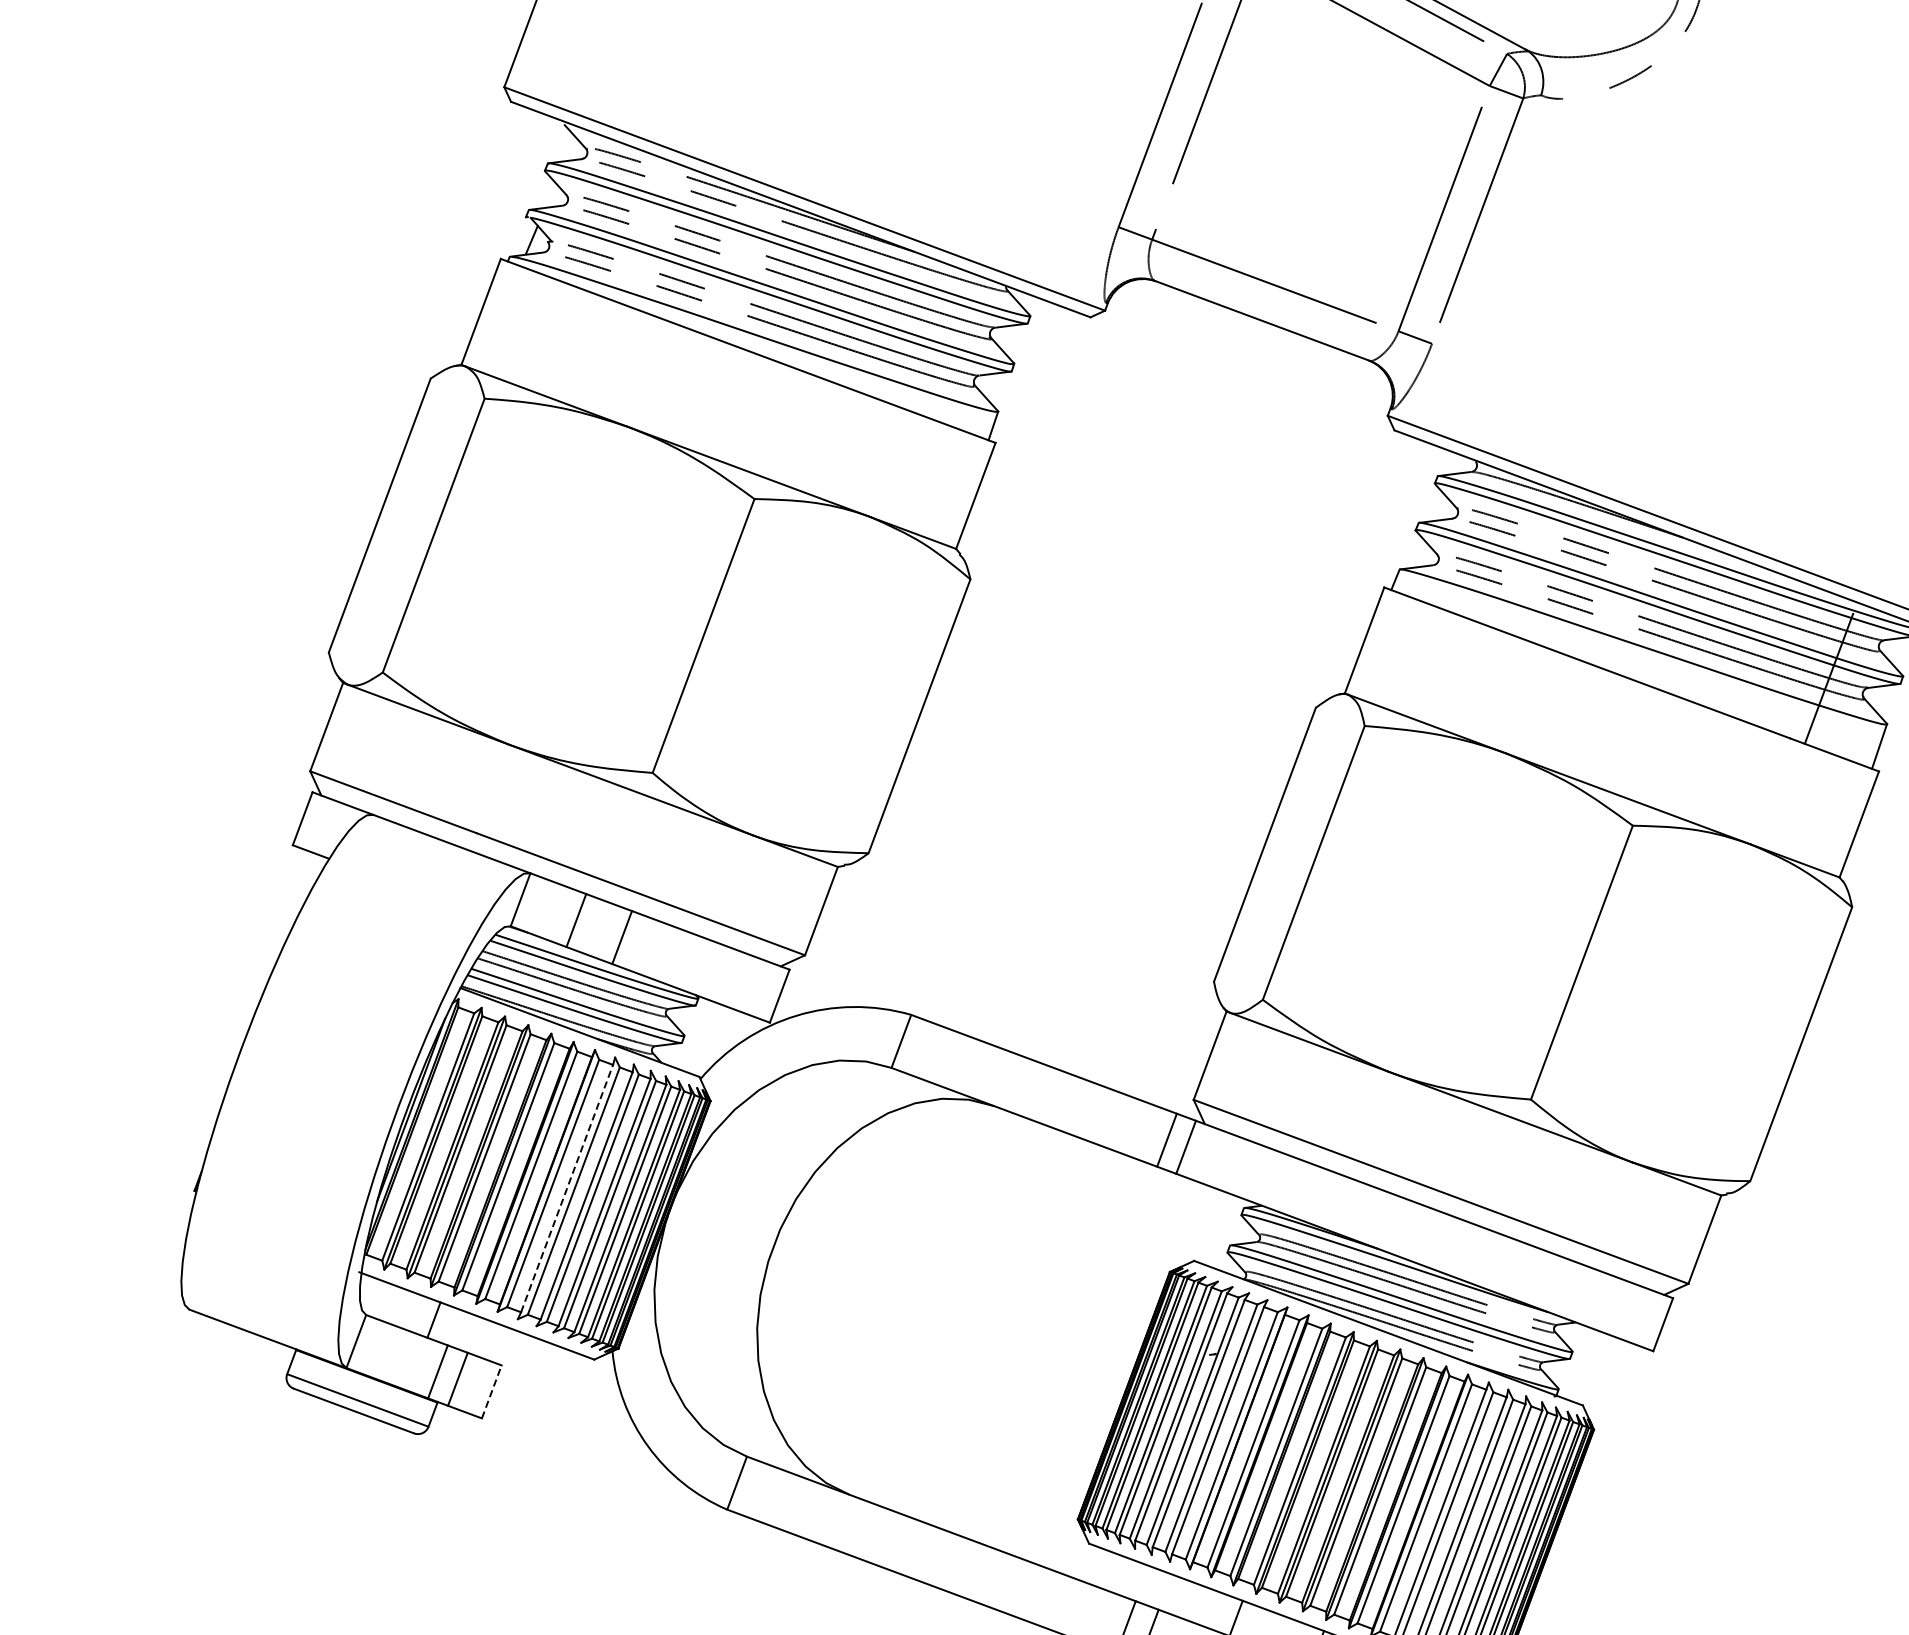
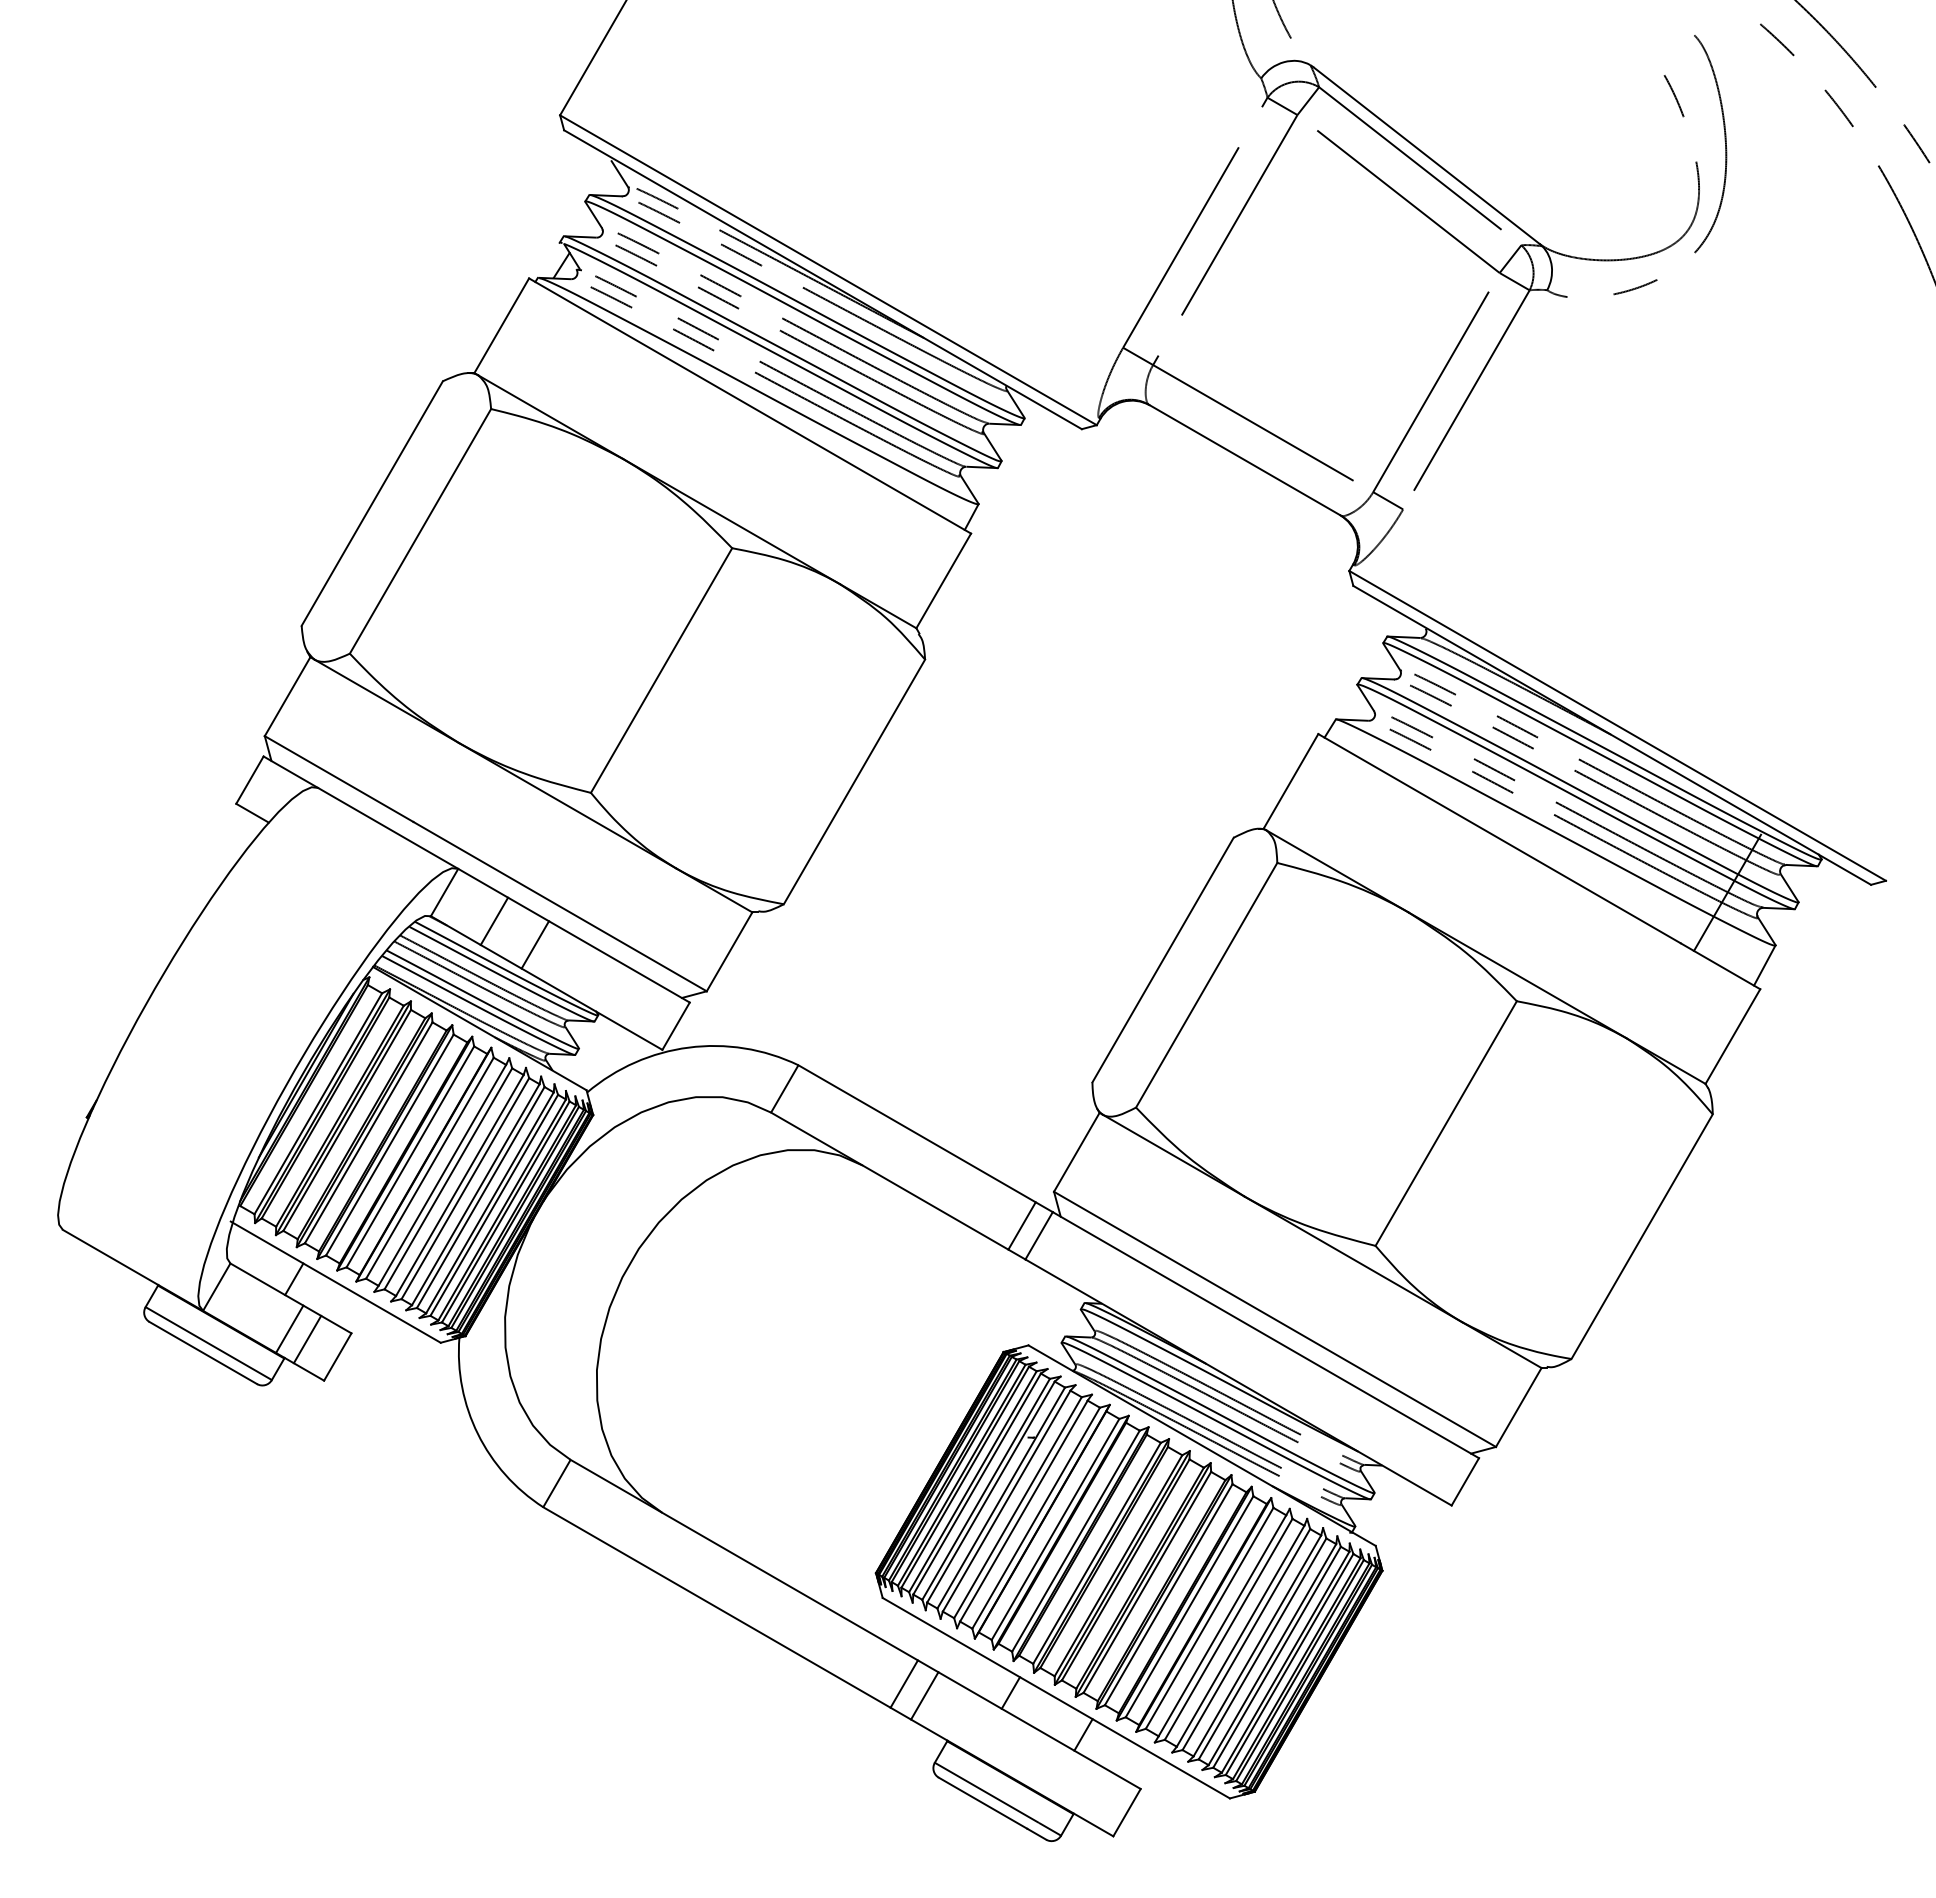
line: (567, 1188) -> (442, 1175), dashed -> solid
line: (492, 1391) -> (338, 1356), dashed -> solid

